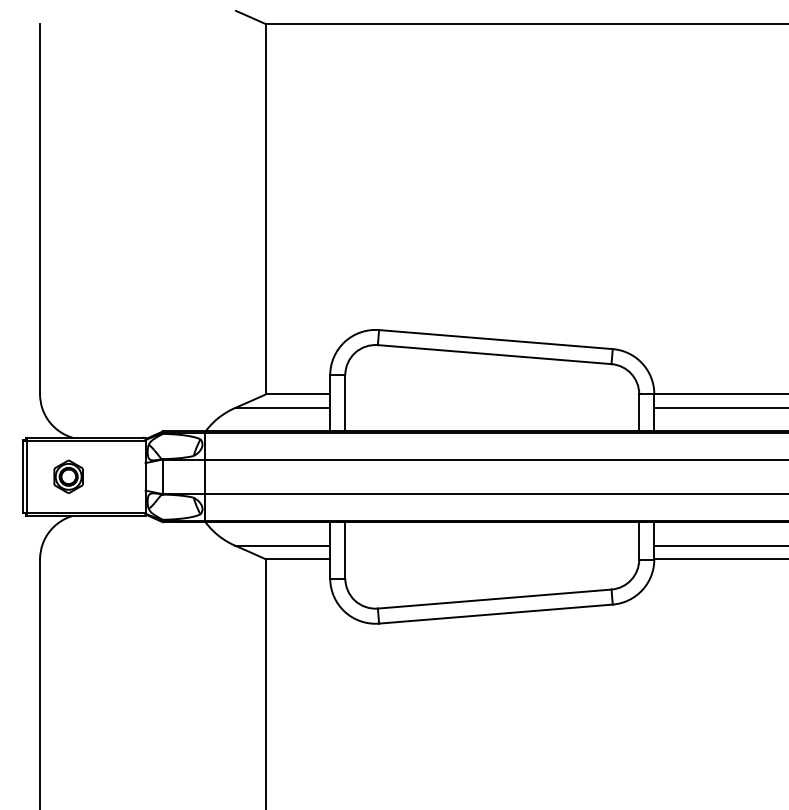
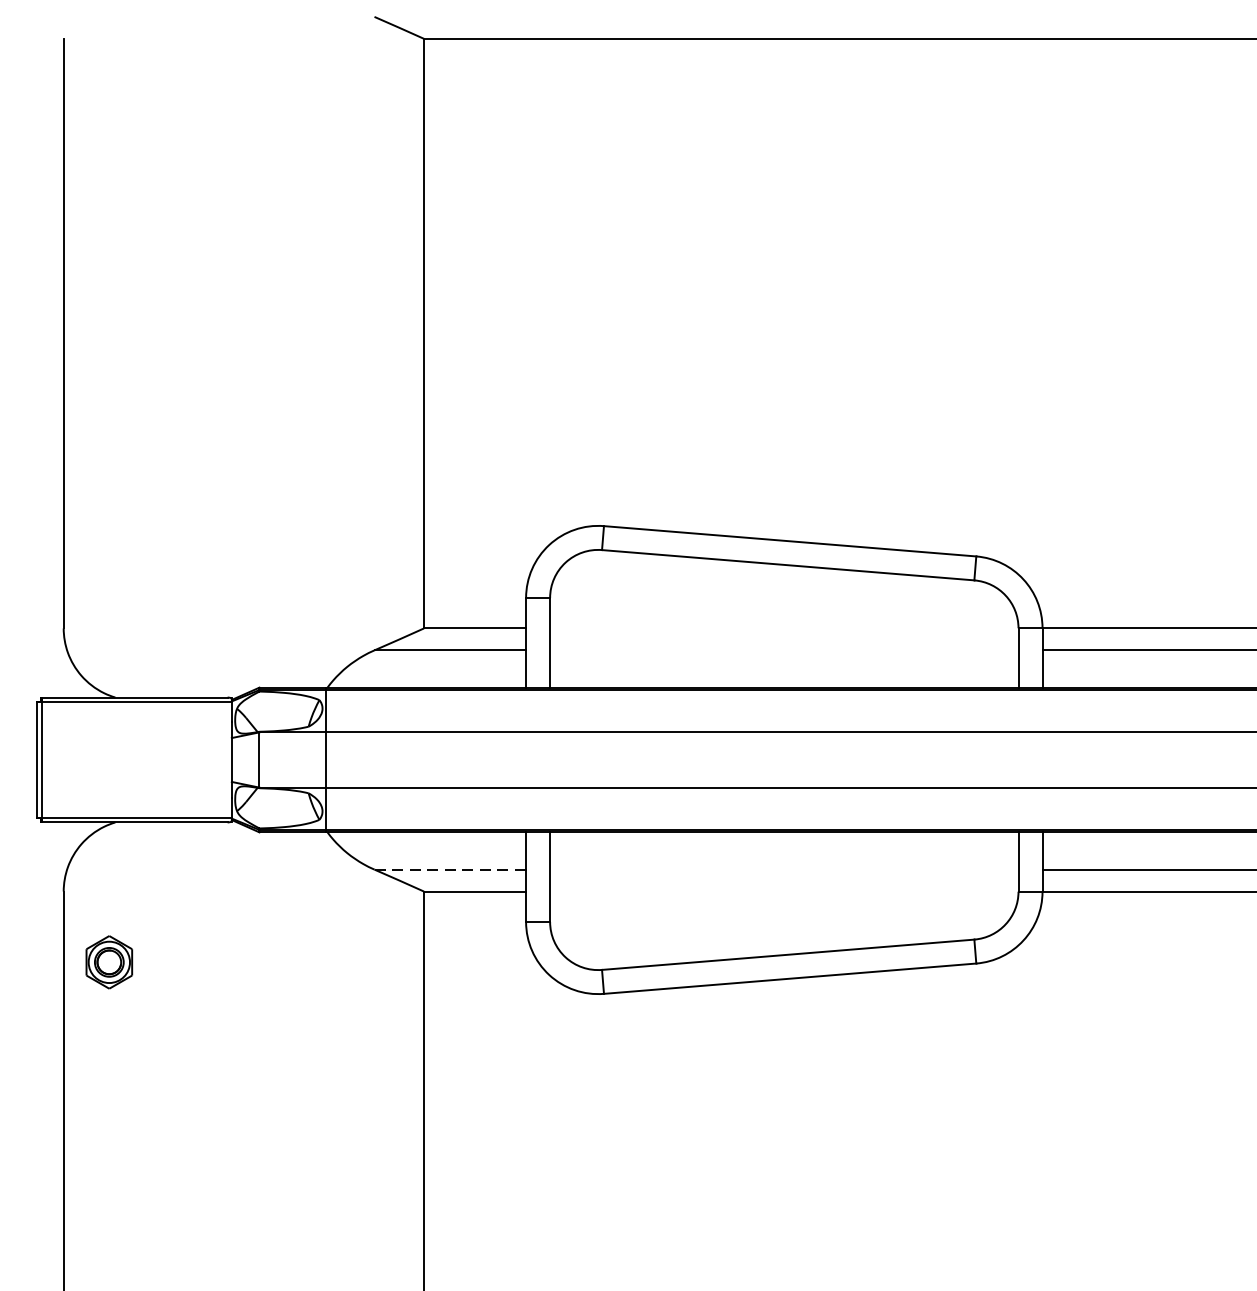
part: (68, 476) -> (109, 961), moved
line: (282, 545) -> (450, 869), solid -> dashed

